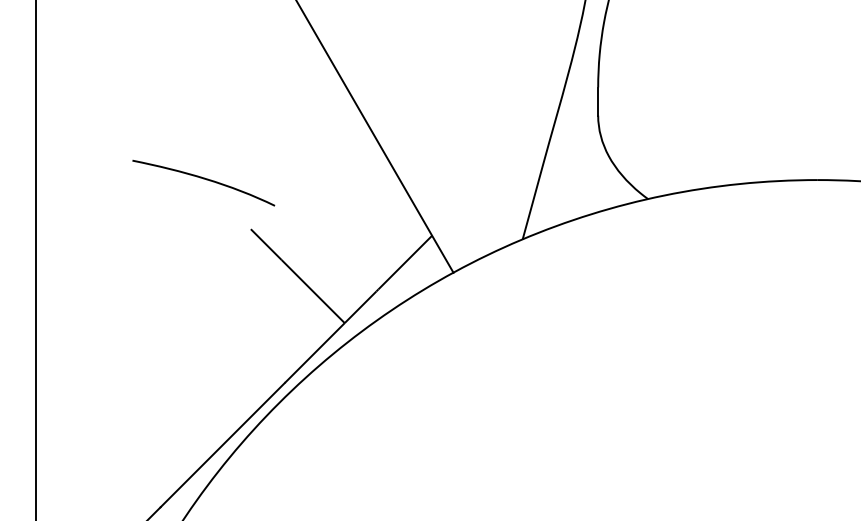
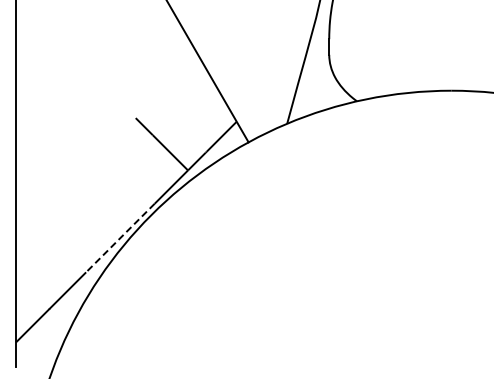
curve: (205, 181) -> (110, 91), removed
line: (223, 445) -> (120, 238), solid -> dashed

